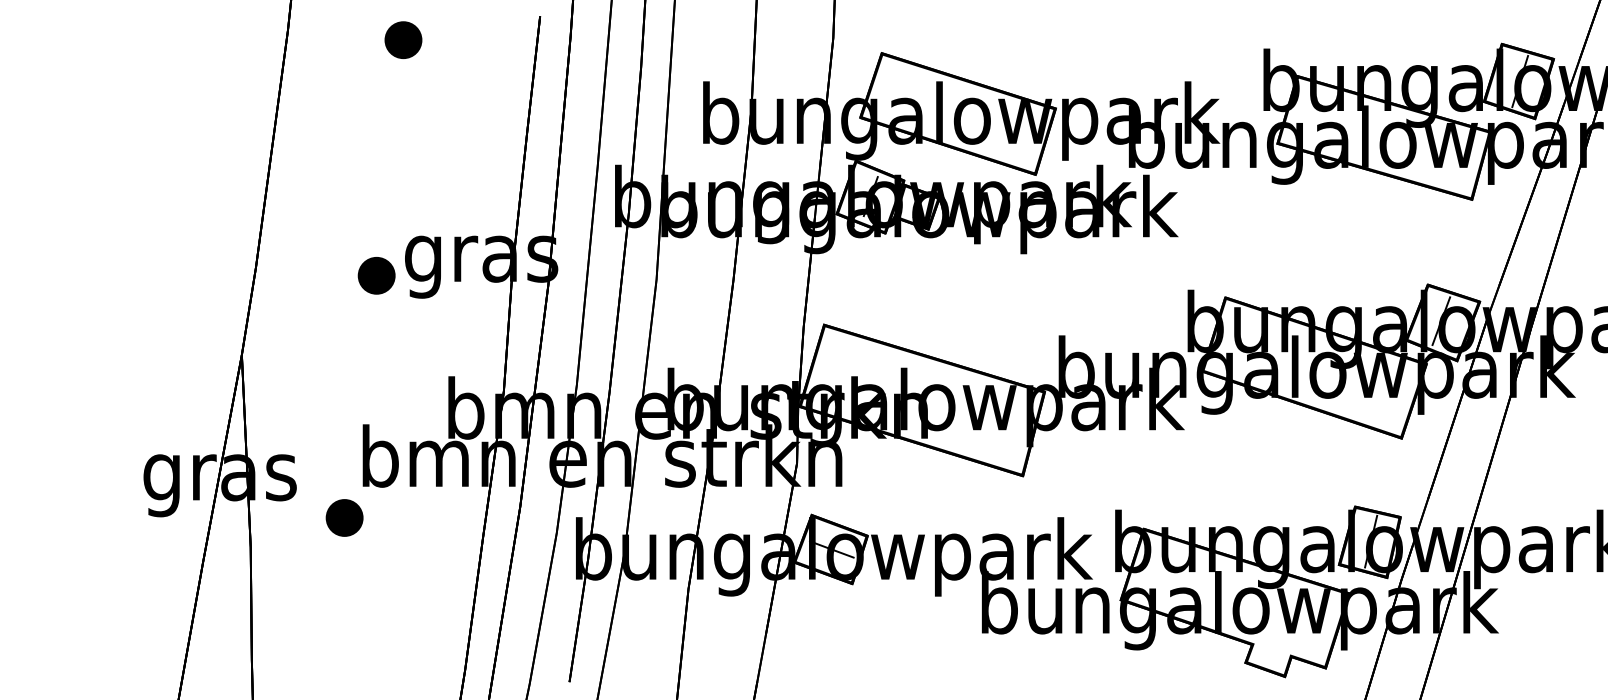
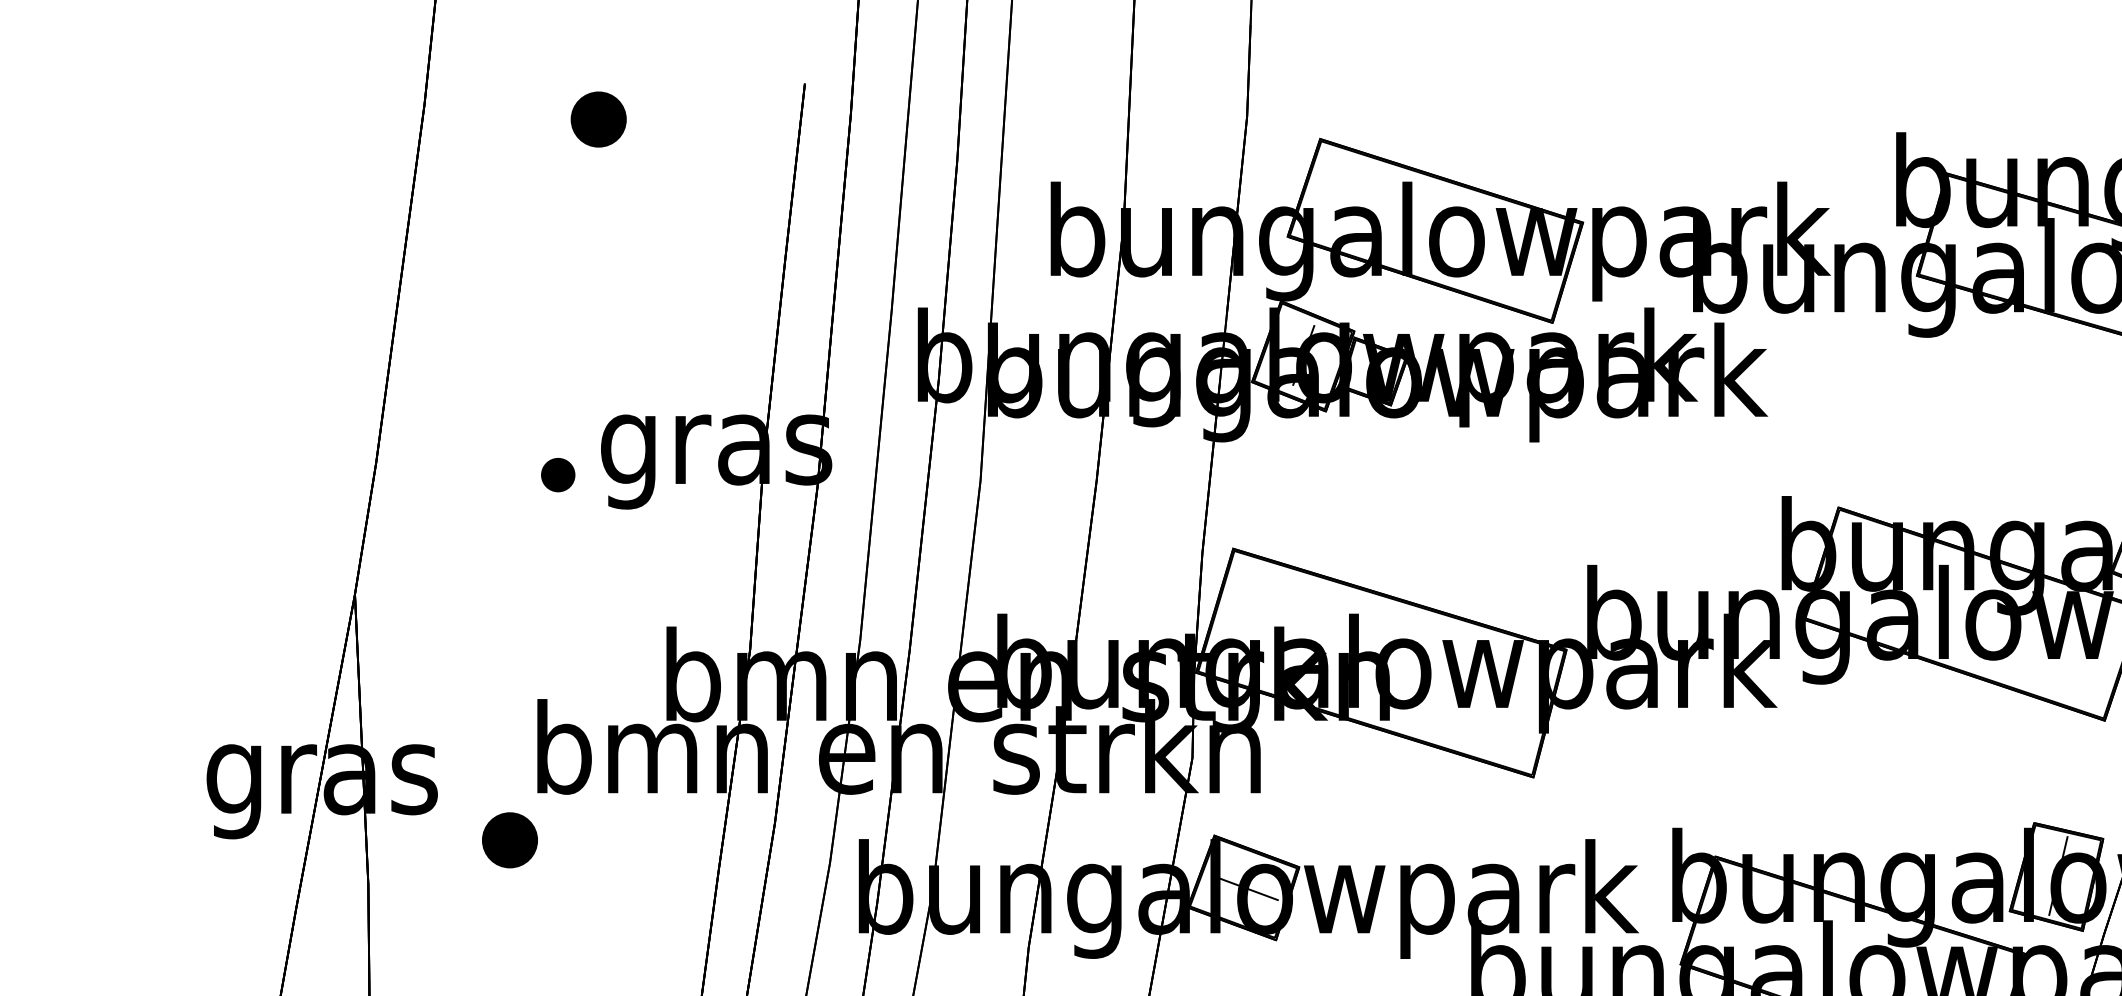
part: (376, 275) -> (558, 474), size x0.6

